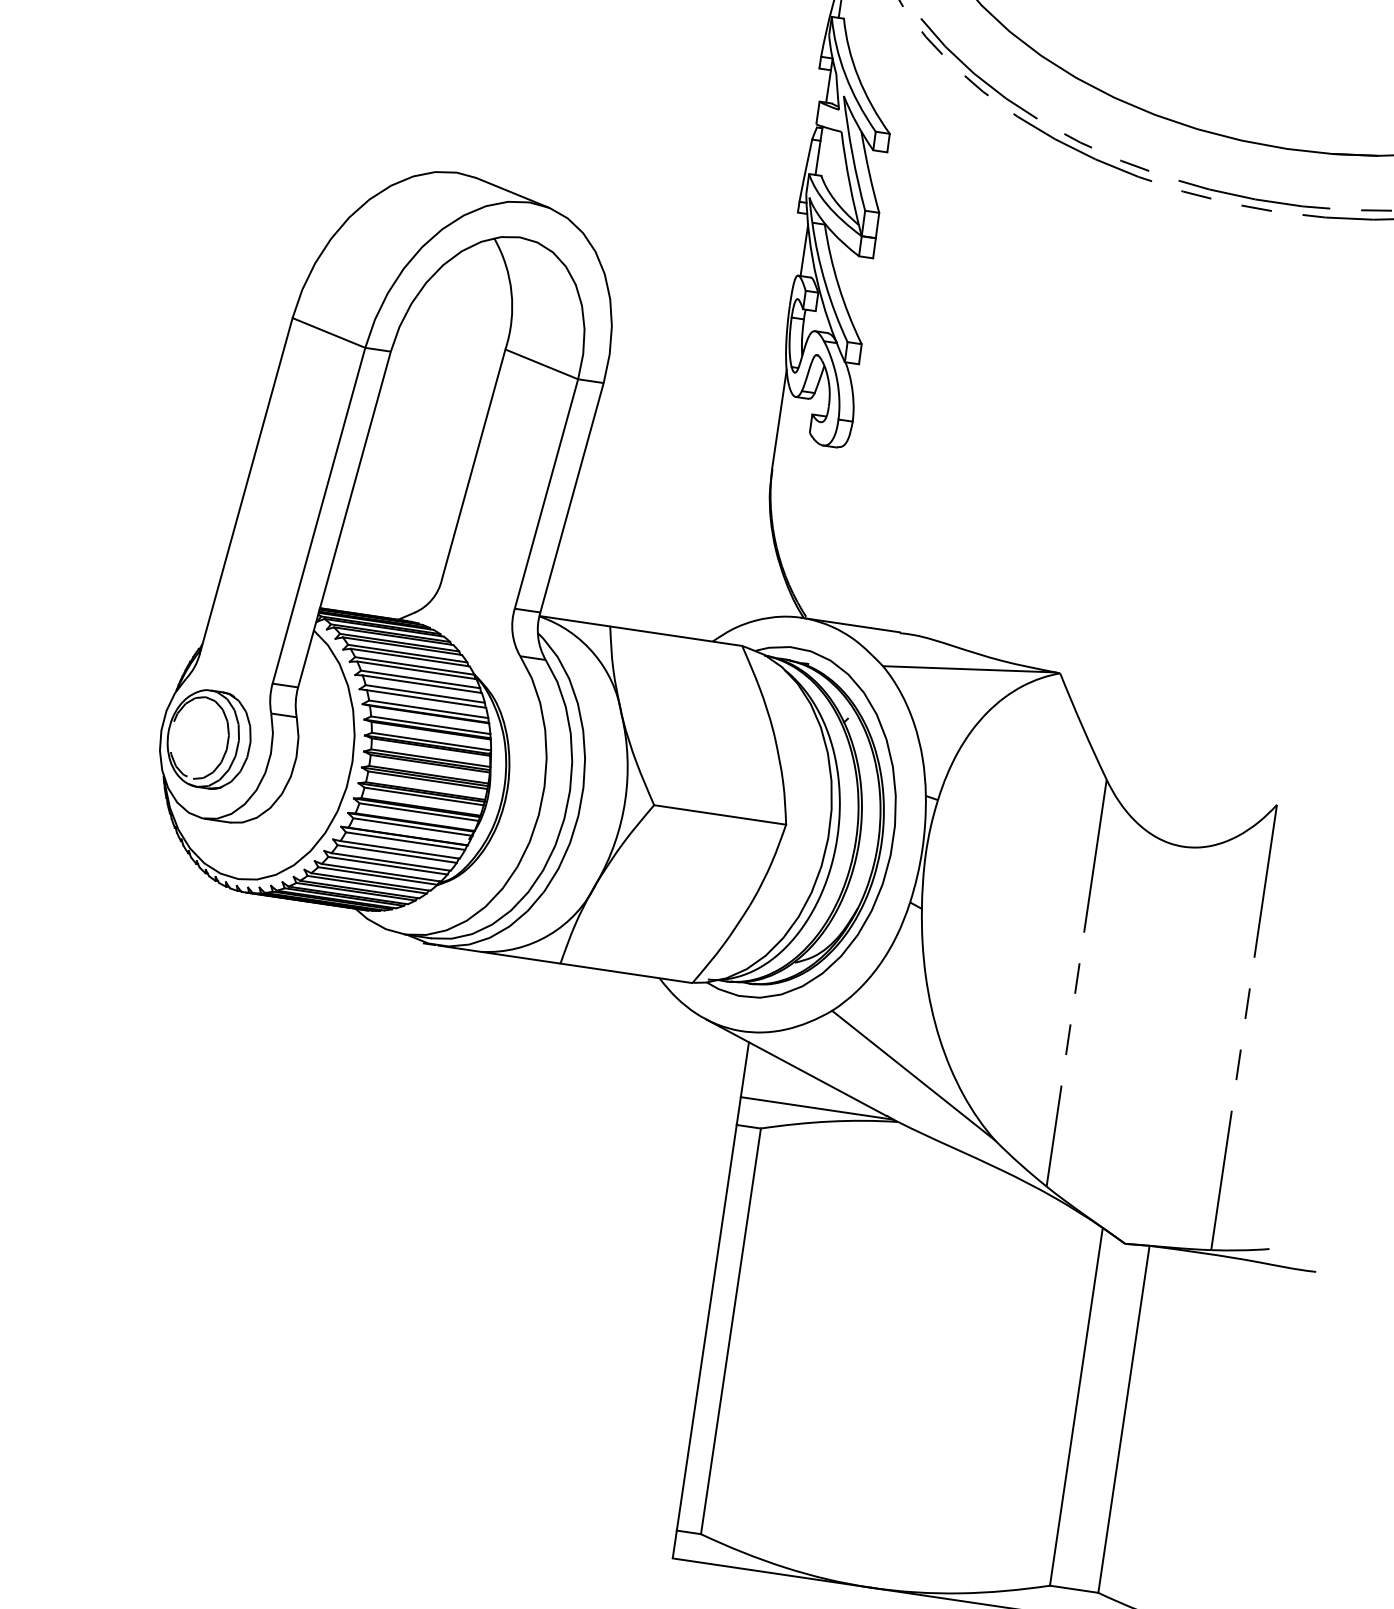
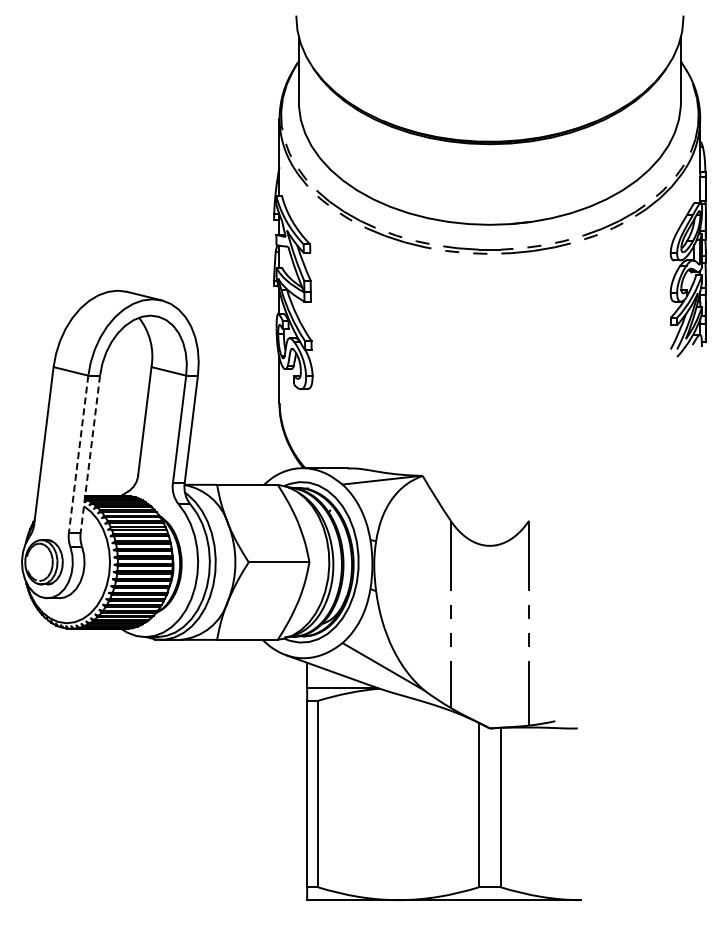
line: (318, 516) -> (78, 454), solid -> dashed
line: (344, 519) -> (90, 454), solid -> dashed

